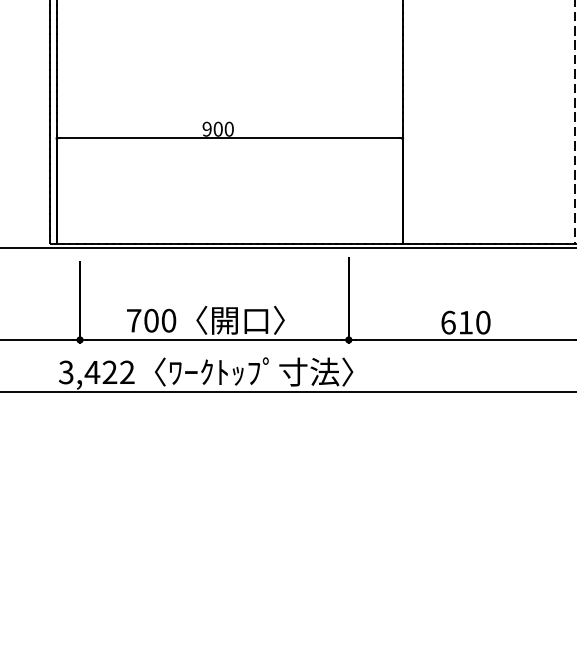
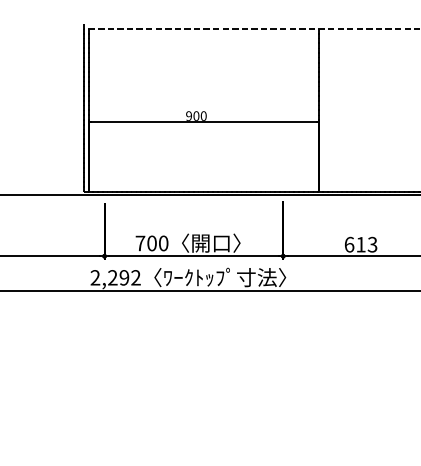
text: (483, 322) -> (372, 244), 610 -> 613
text: (87, 371) -> (109, 277), 3,422 -> 2,292

